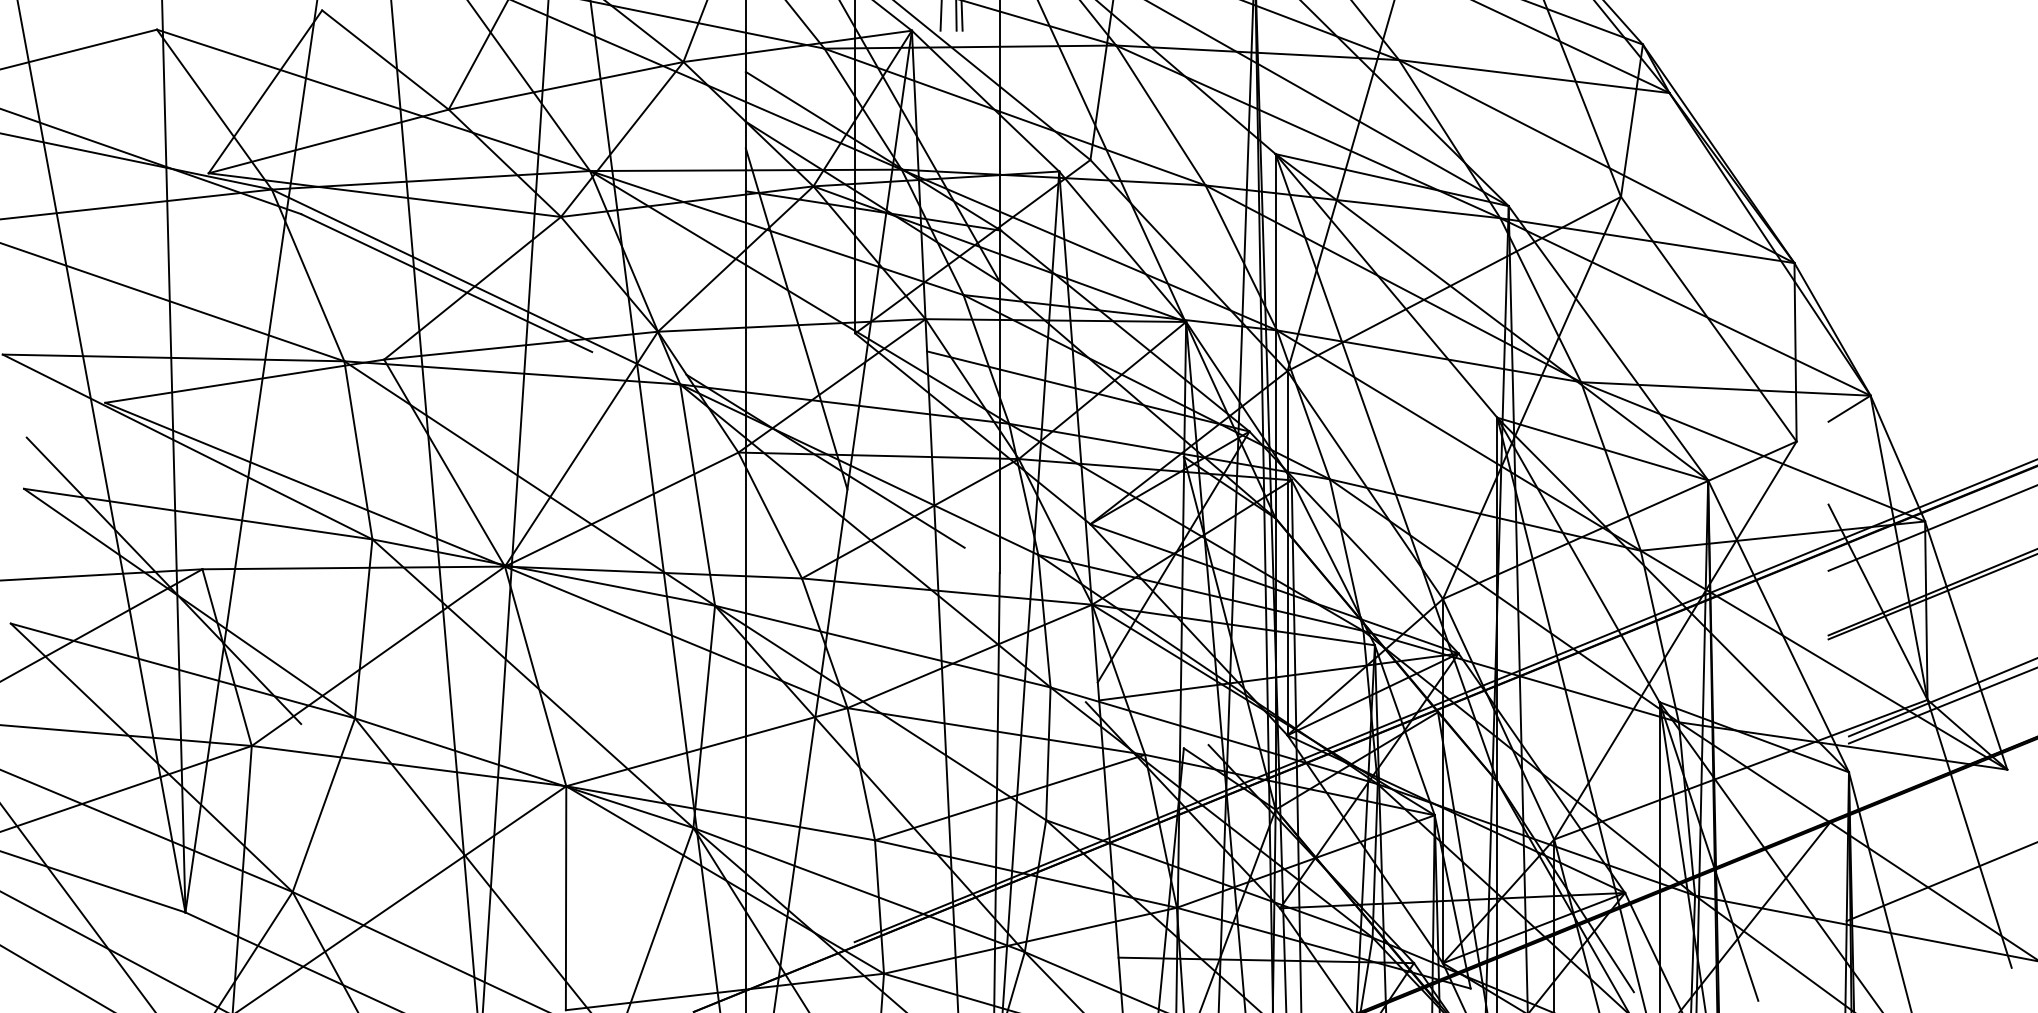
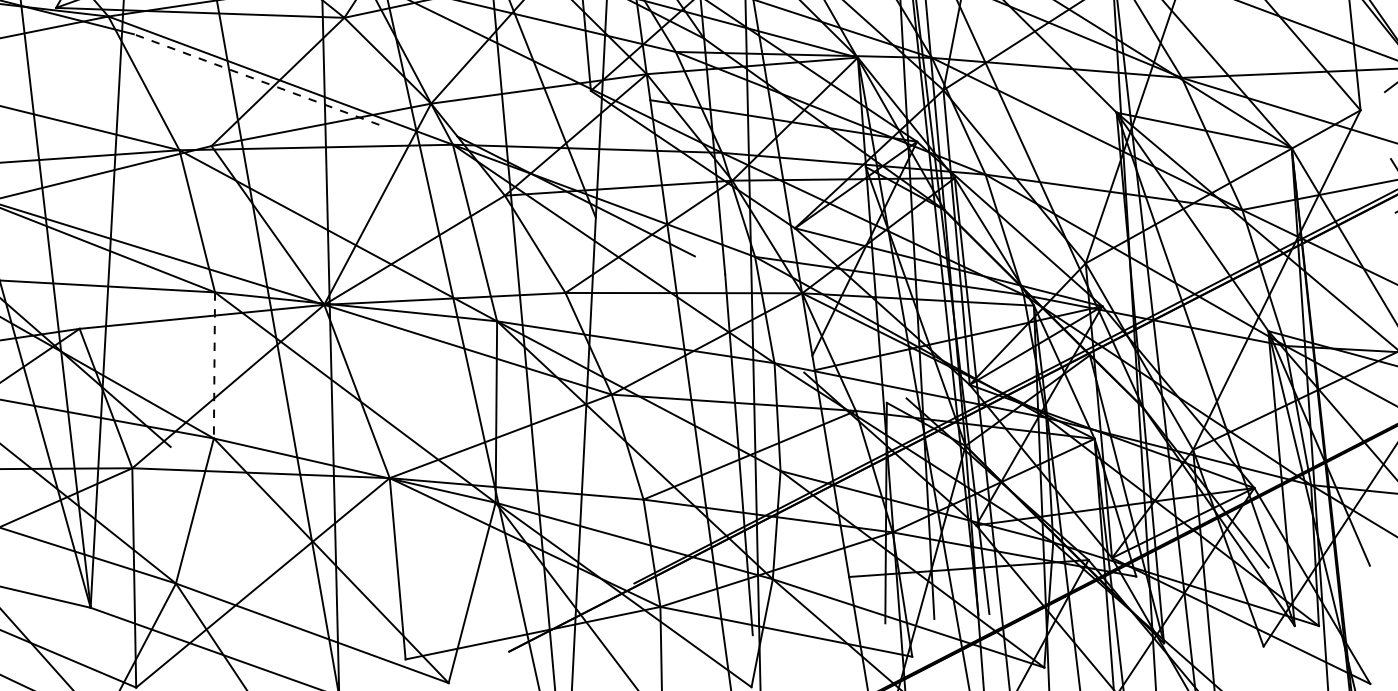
line: (446, 282) -> (256, 79), solid -> dashed
line: (363, 628) -> (214, 365), solid -> dashed

